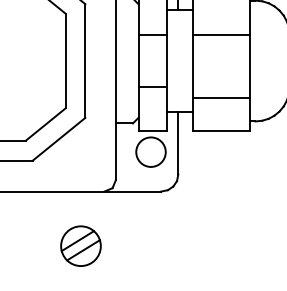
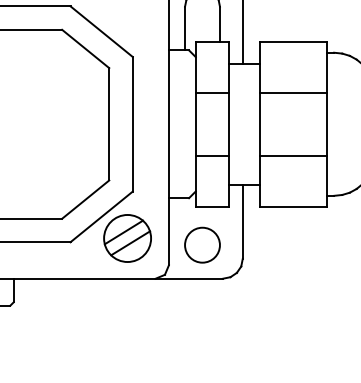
line: (221, 98) -> (293, 155), moved
circle: (151, 151) -> (202, 244), moved
part: (80, 246) -> (127, 238), moved

